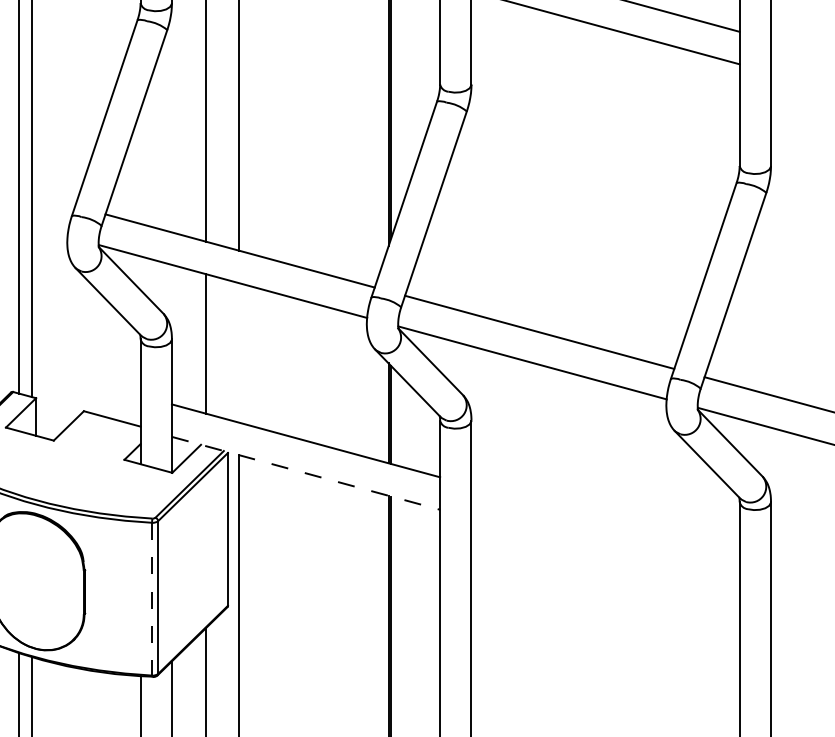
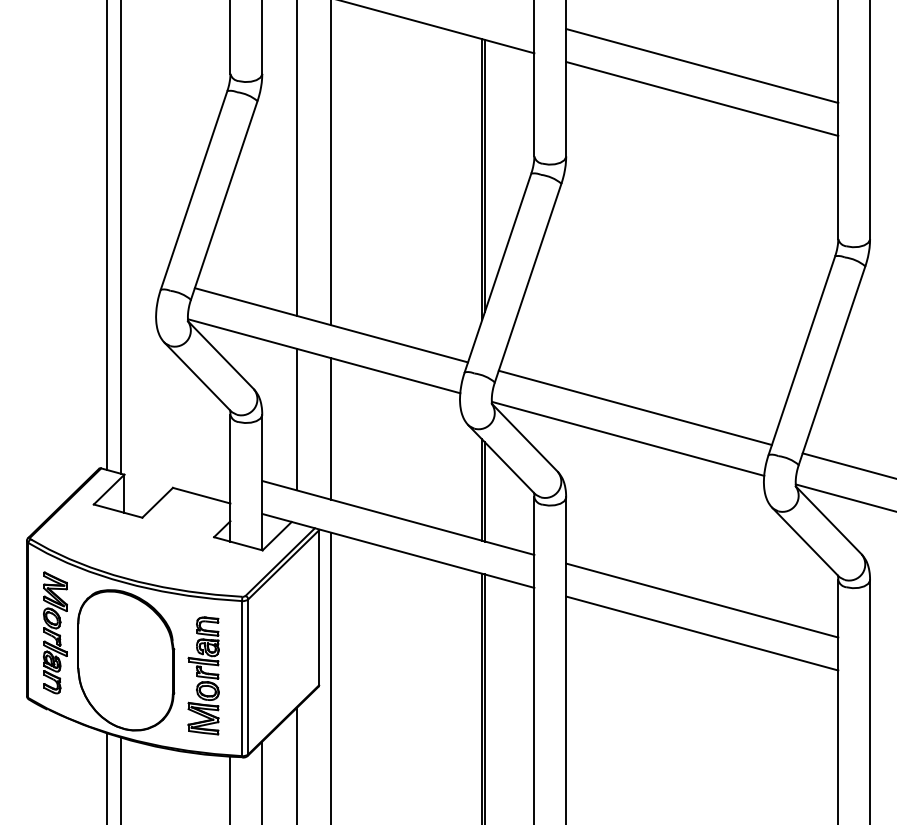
line: (239, 352) -> (330, 428), added
line: (306, 472) -> (398, 550), dashed -> solid
line: (605, 522) -> (702, 600), added
line: (605, 554) -> (702, 633), added
part: (114, 596) -> (203, 675), added
line: (152, 599) -> (242, 678), dashed -> solid

